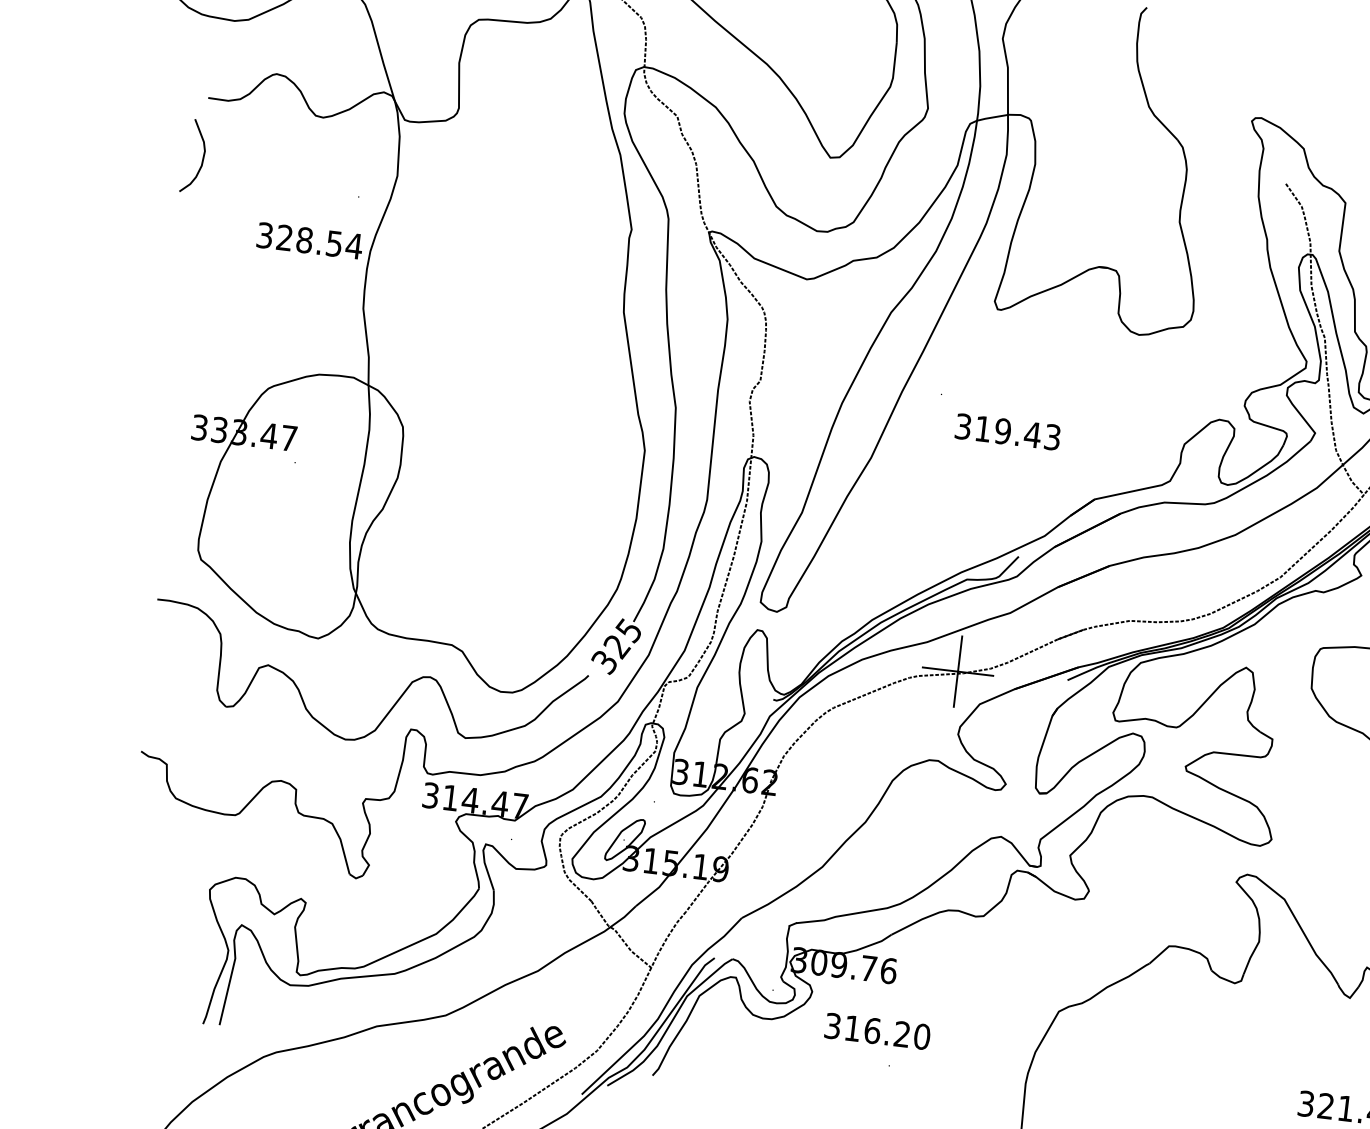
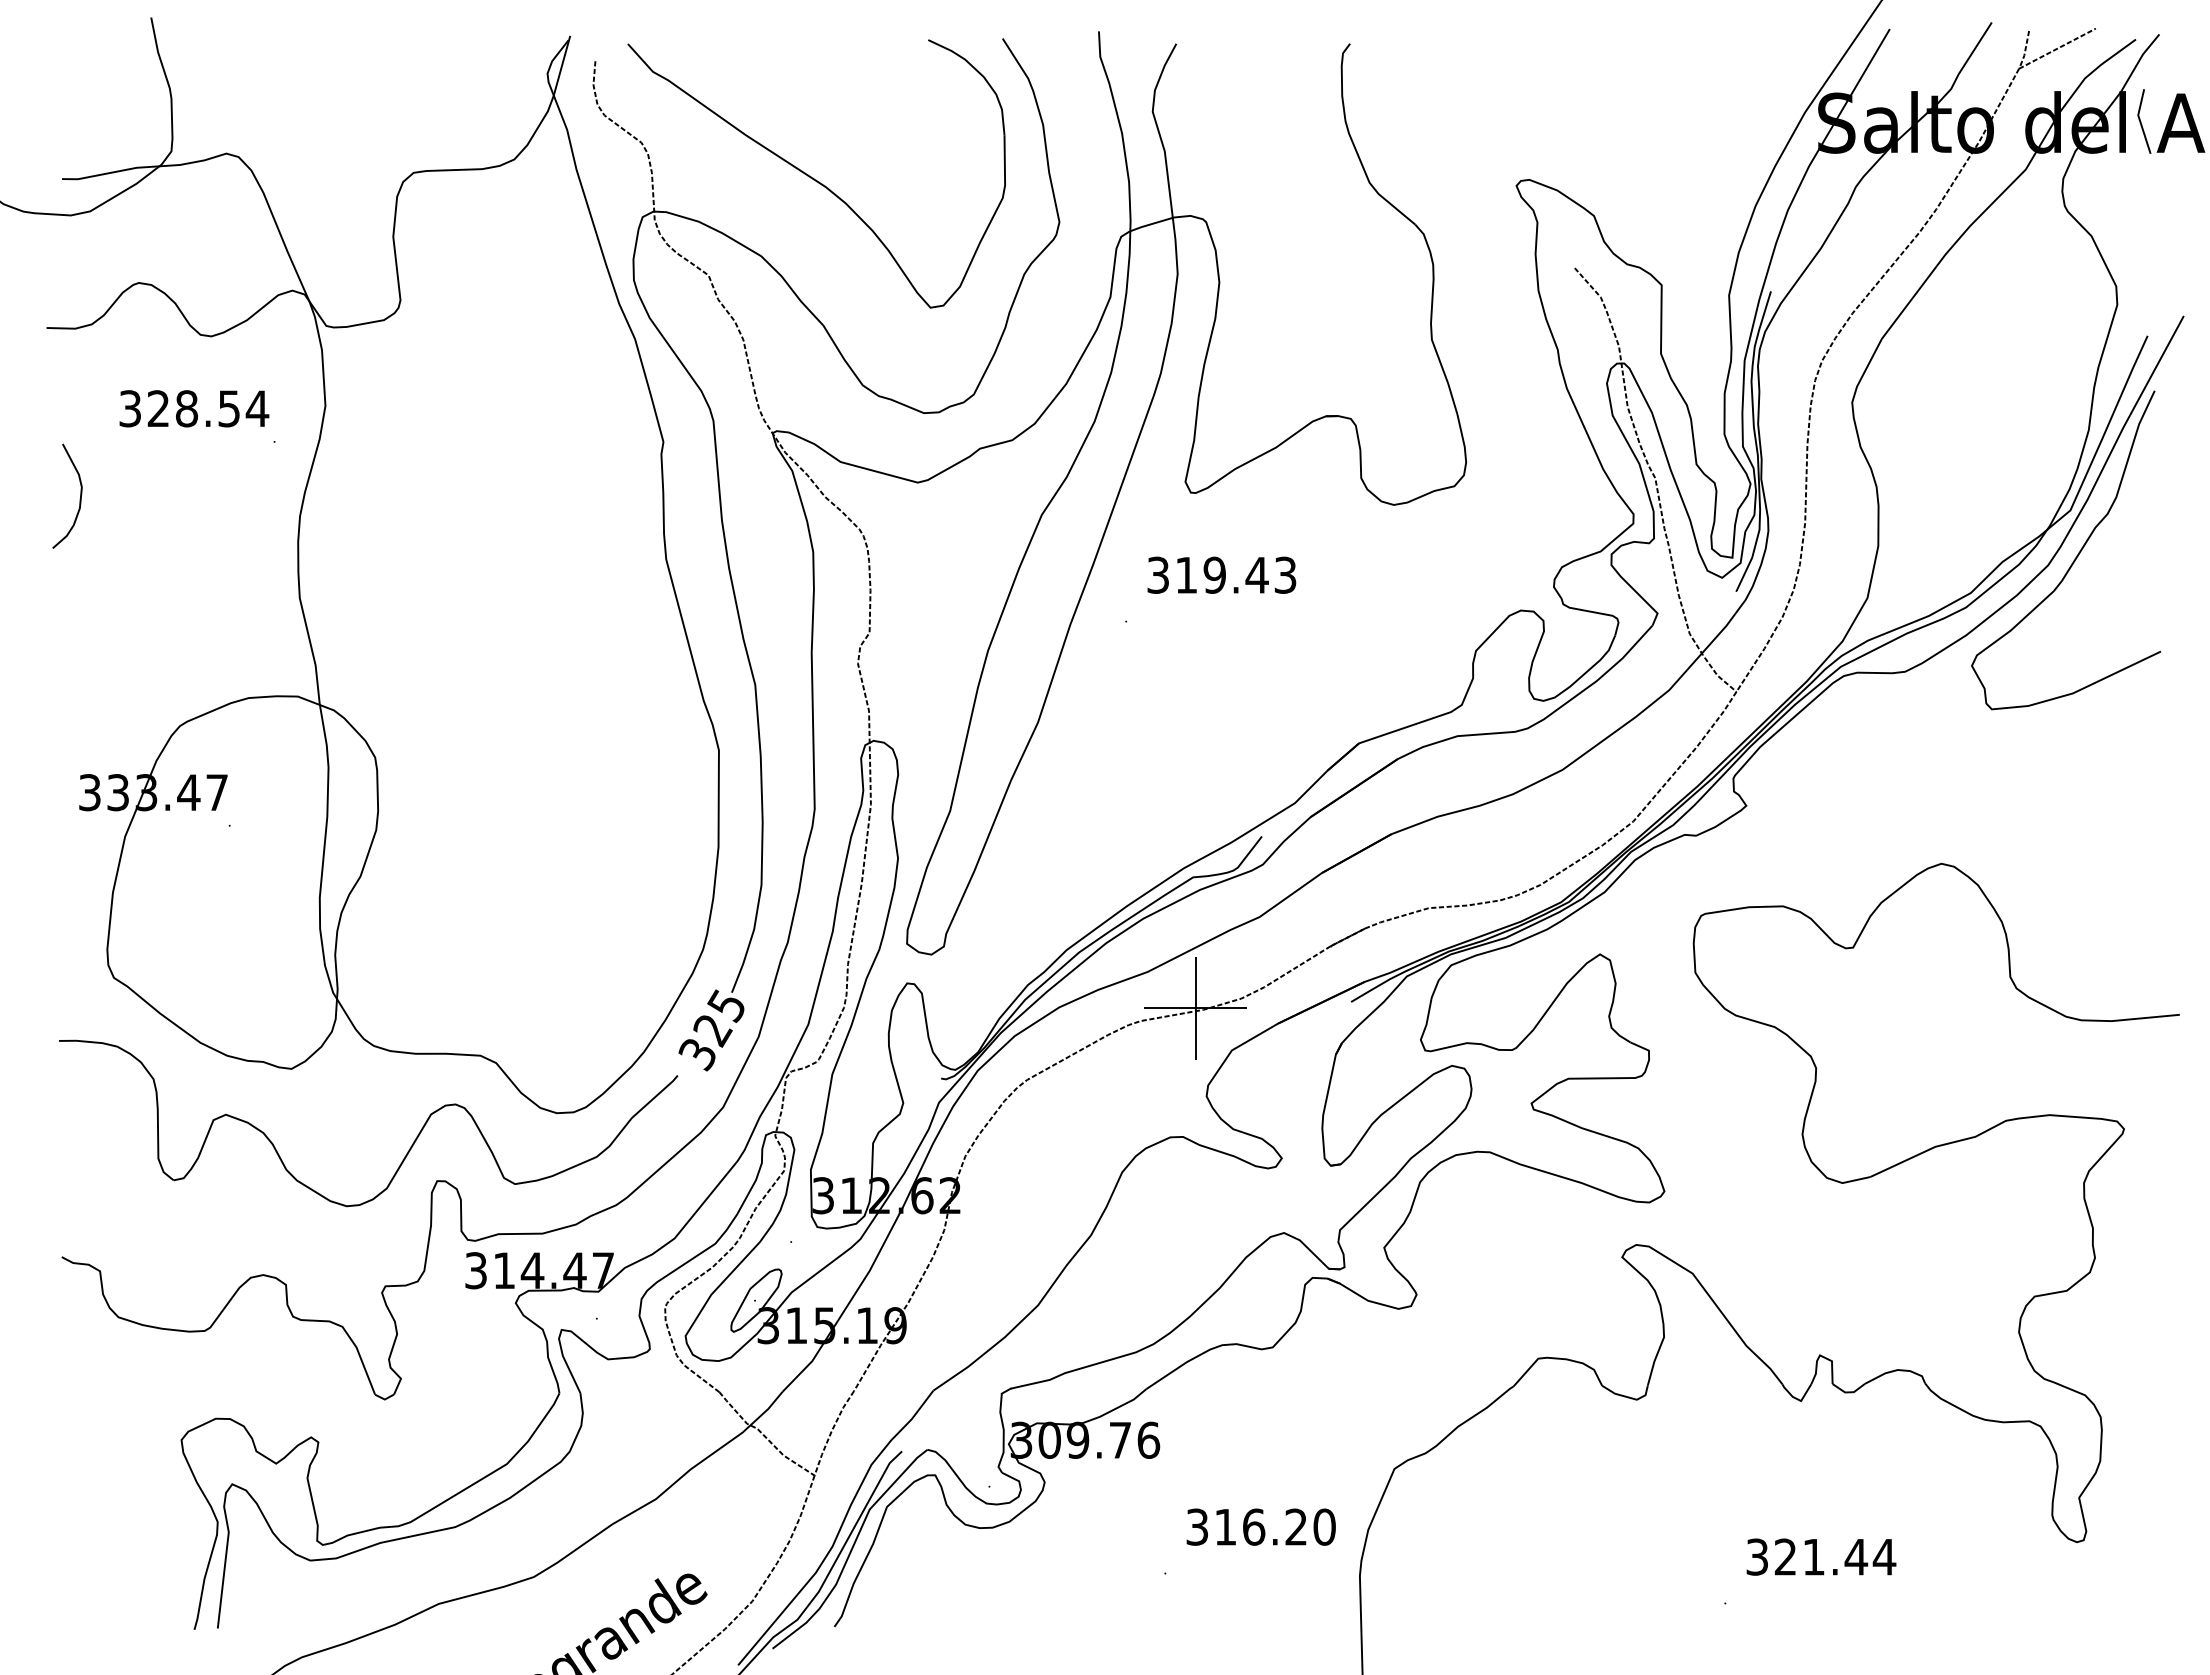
curve: (202, 158) -> (79, 498), moved
text: (310, 240) -> (194, 408), moved
text: (1007, 431) -> (1221, 574), moved
text: (877, 1030) -> (1260, 1526), moved

